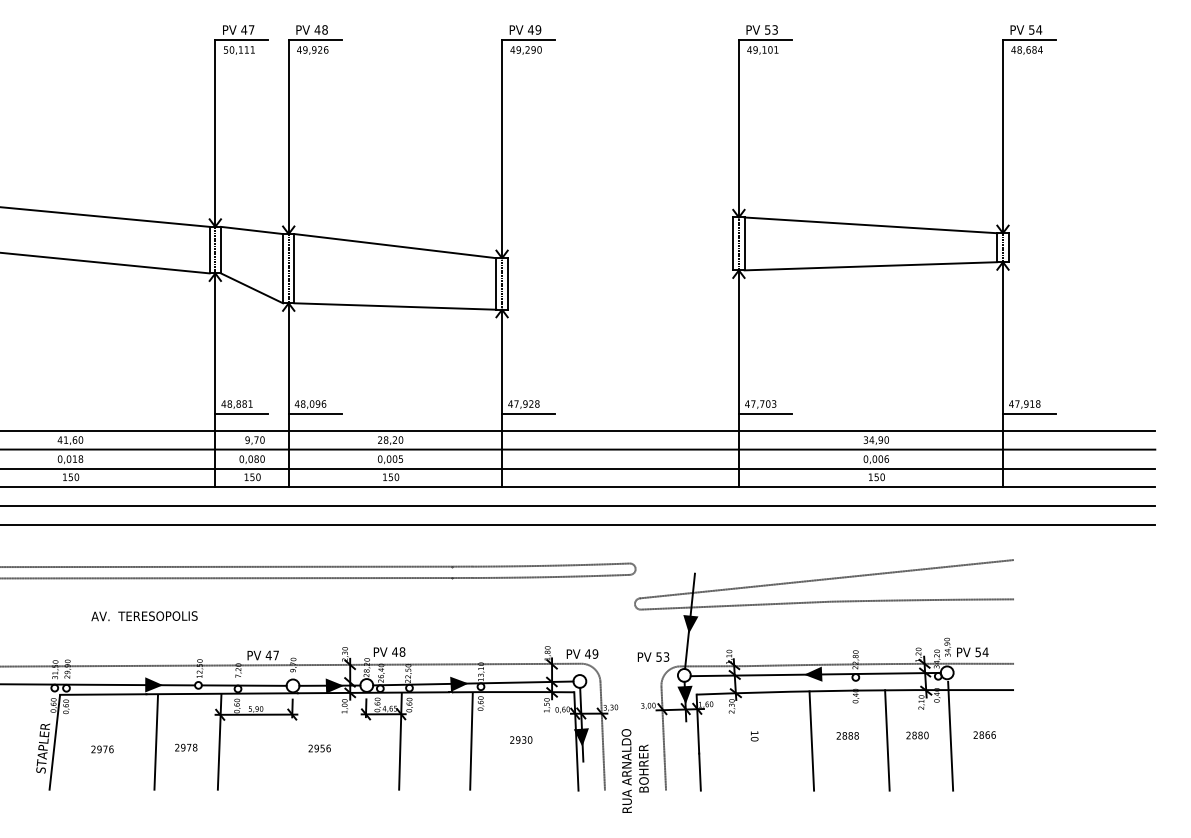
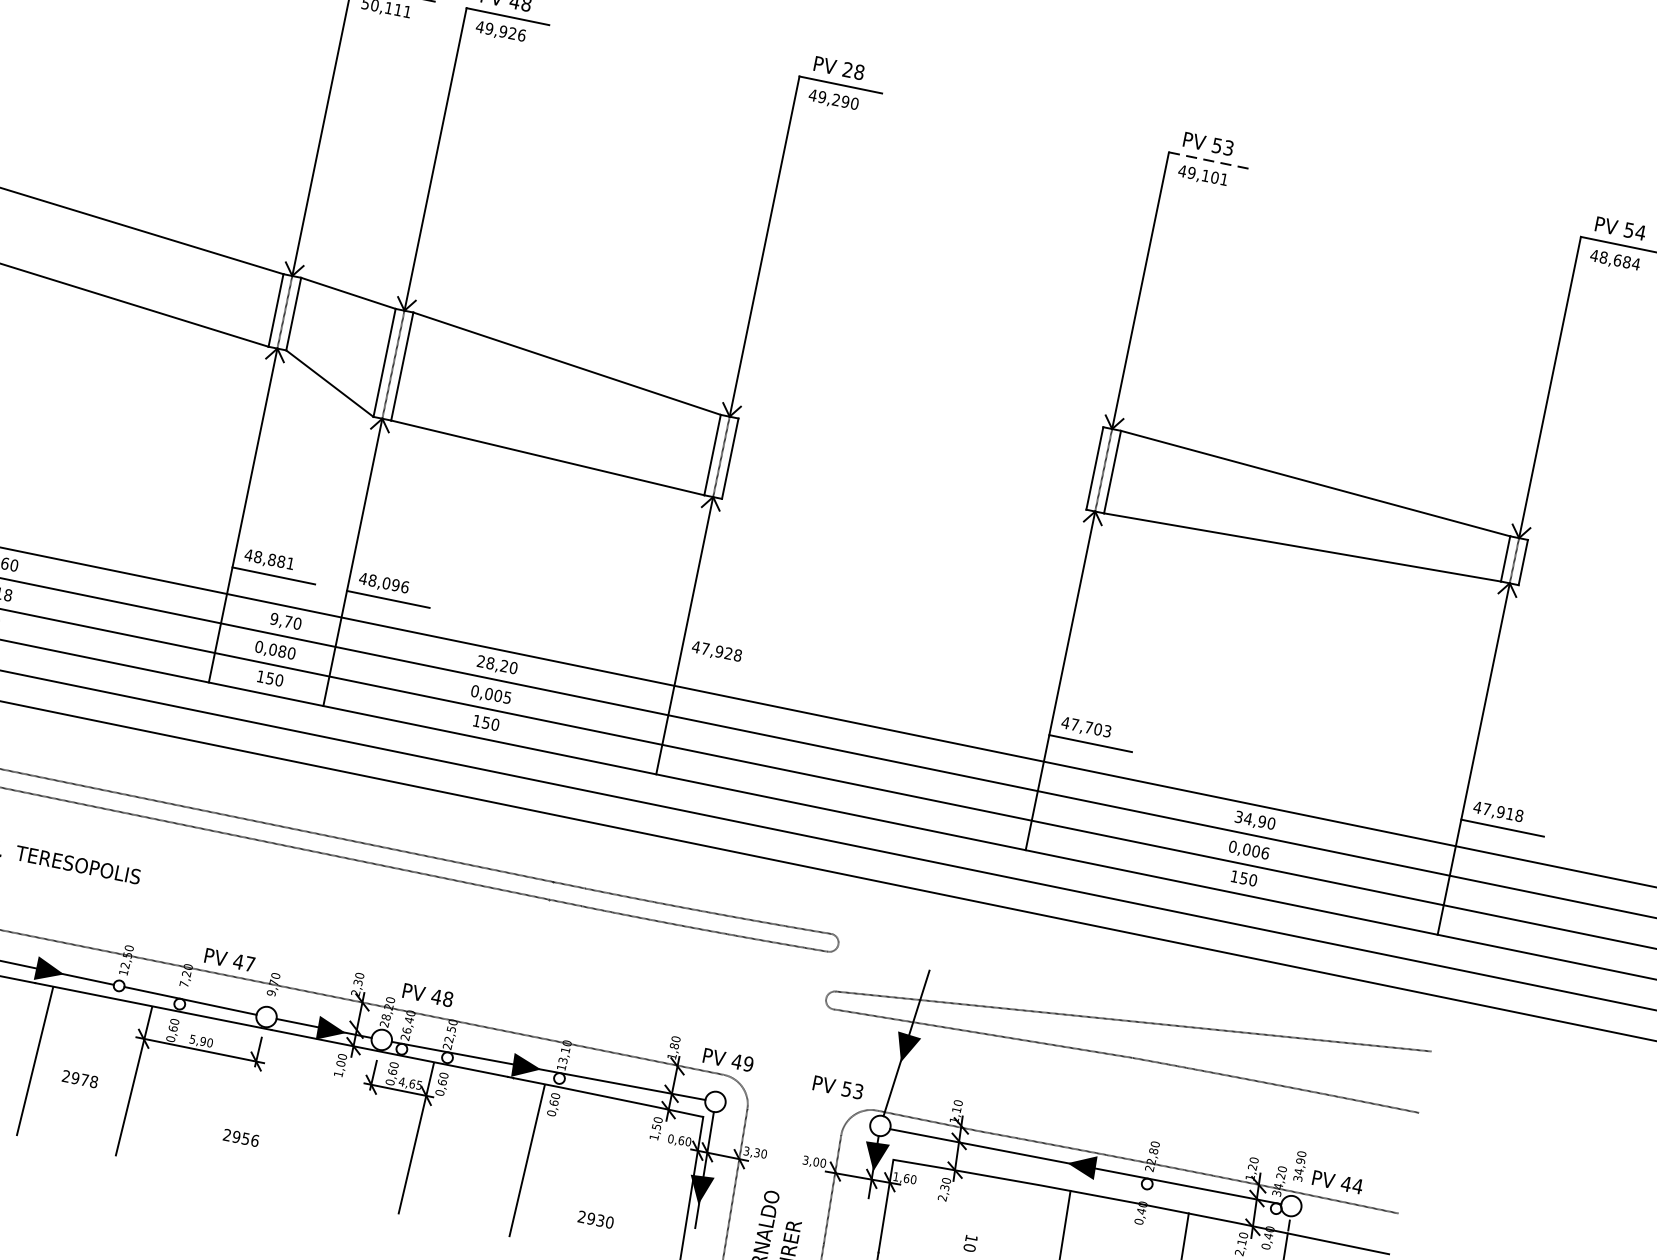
text: (534, 29) -> (853, 70), 49 -> 28
line: (765, 40) -> (1210, 161), solid -> dashed
line: (528, 413) -> (721, 667), removed
text: (978, 652) -> (1346, 1184), 54 -> 44
text: (521, 739) -> (596, 1219), moved
text: (319, 748) -> (240, 1137), moved

